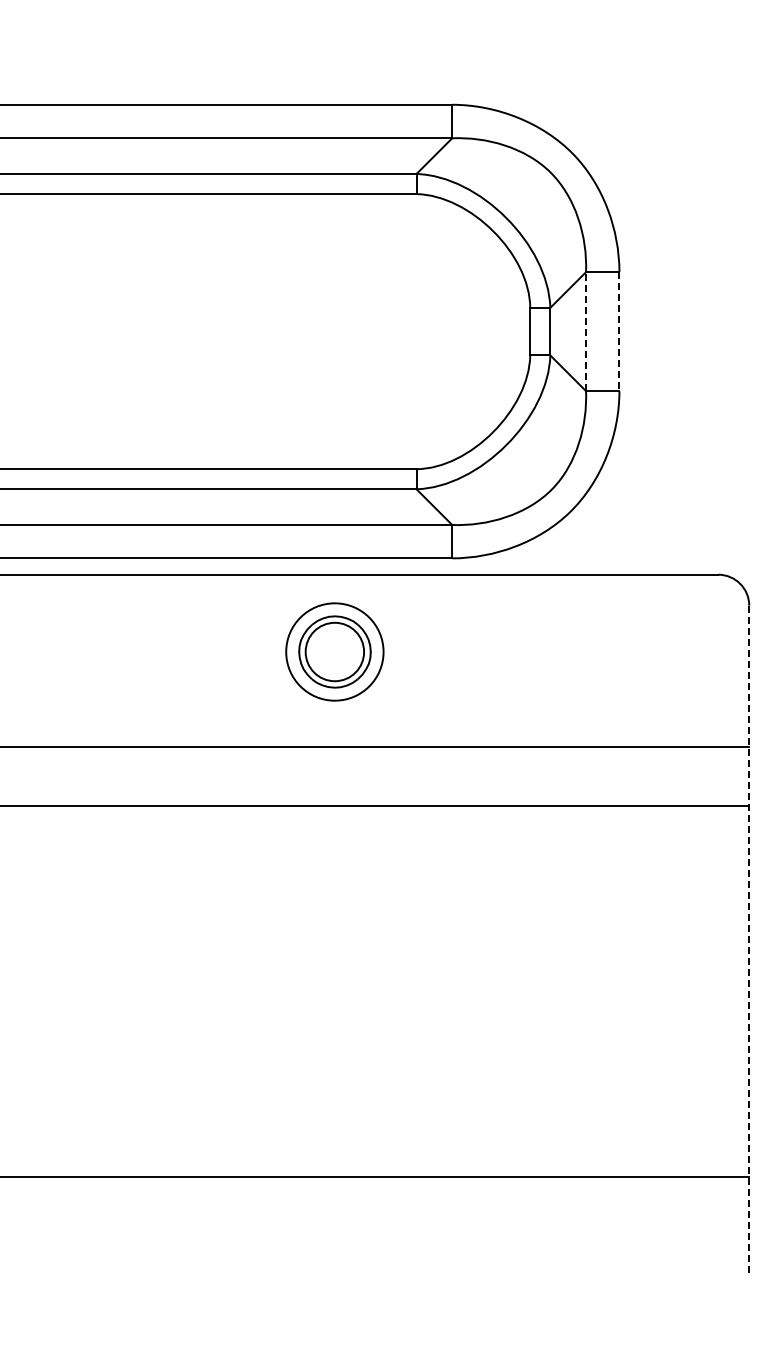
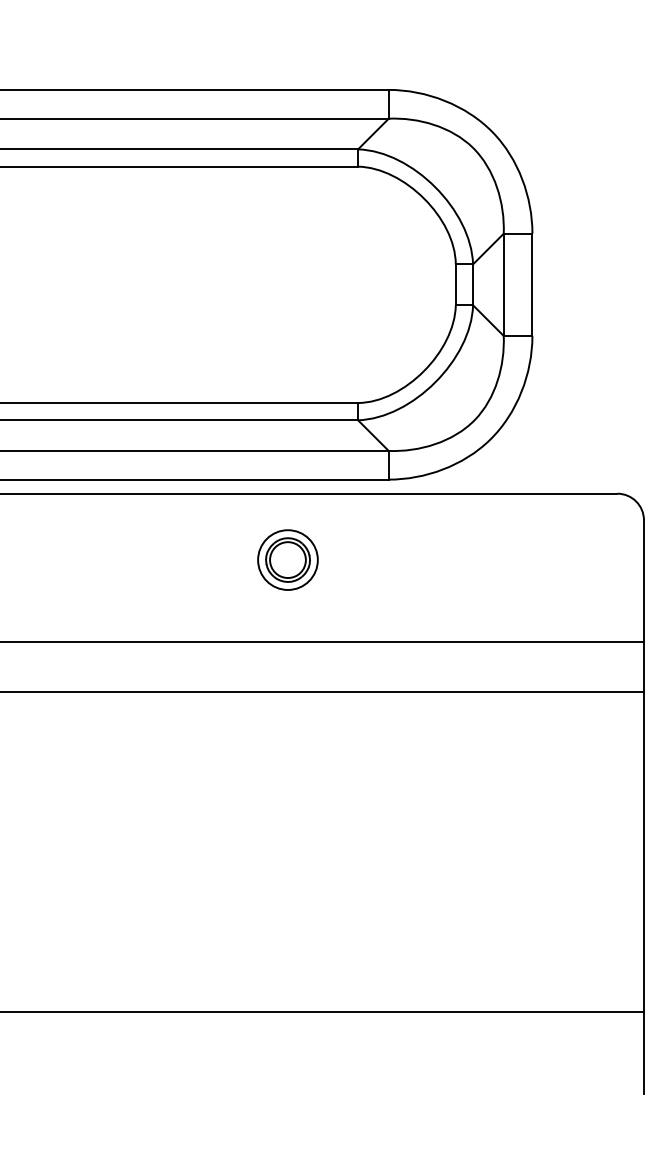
line: (586, 331) -> (504, 284), dashed -> solid
line: (619, 332) -> (532, 285), dashed -> solid
part: (334, 651) -> (287, 559), size x0.71
line: (749, 939) -> (644, 807), dashed -> solid

